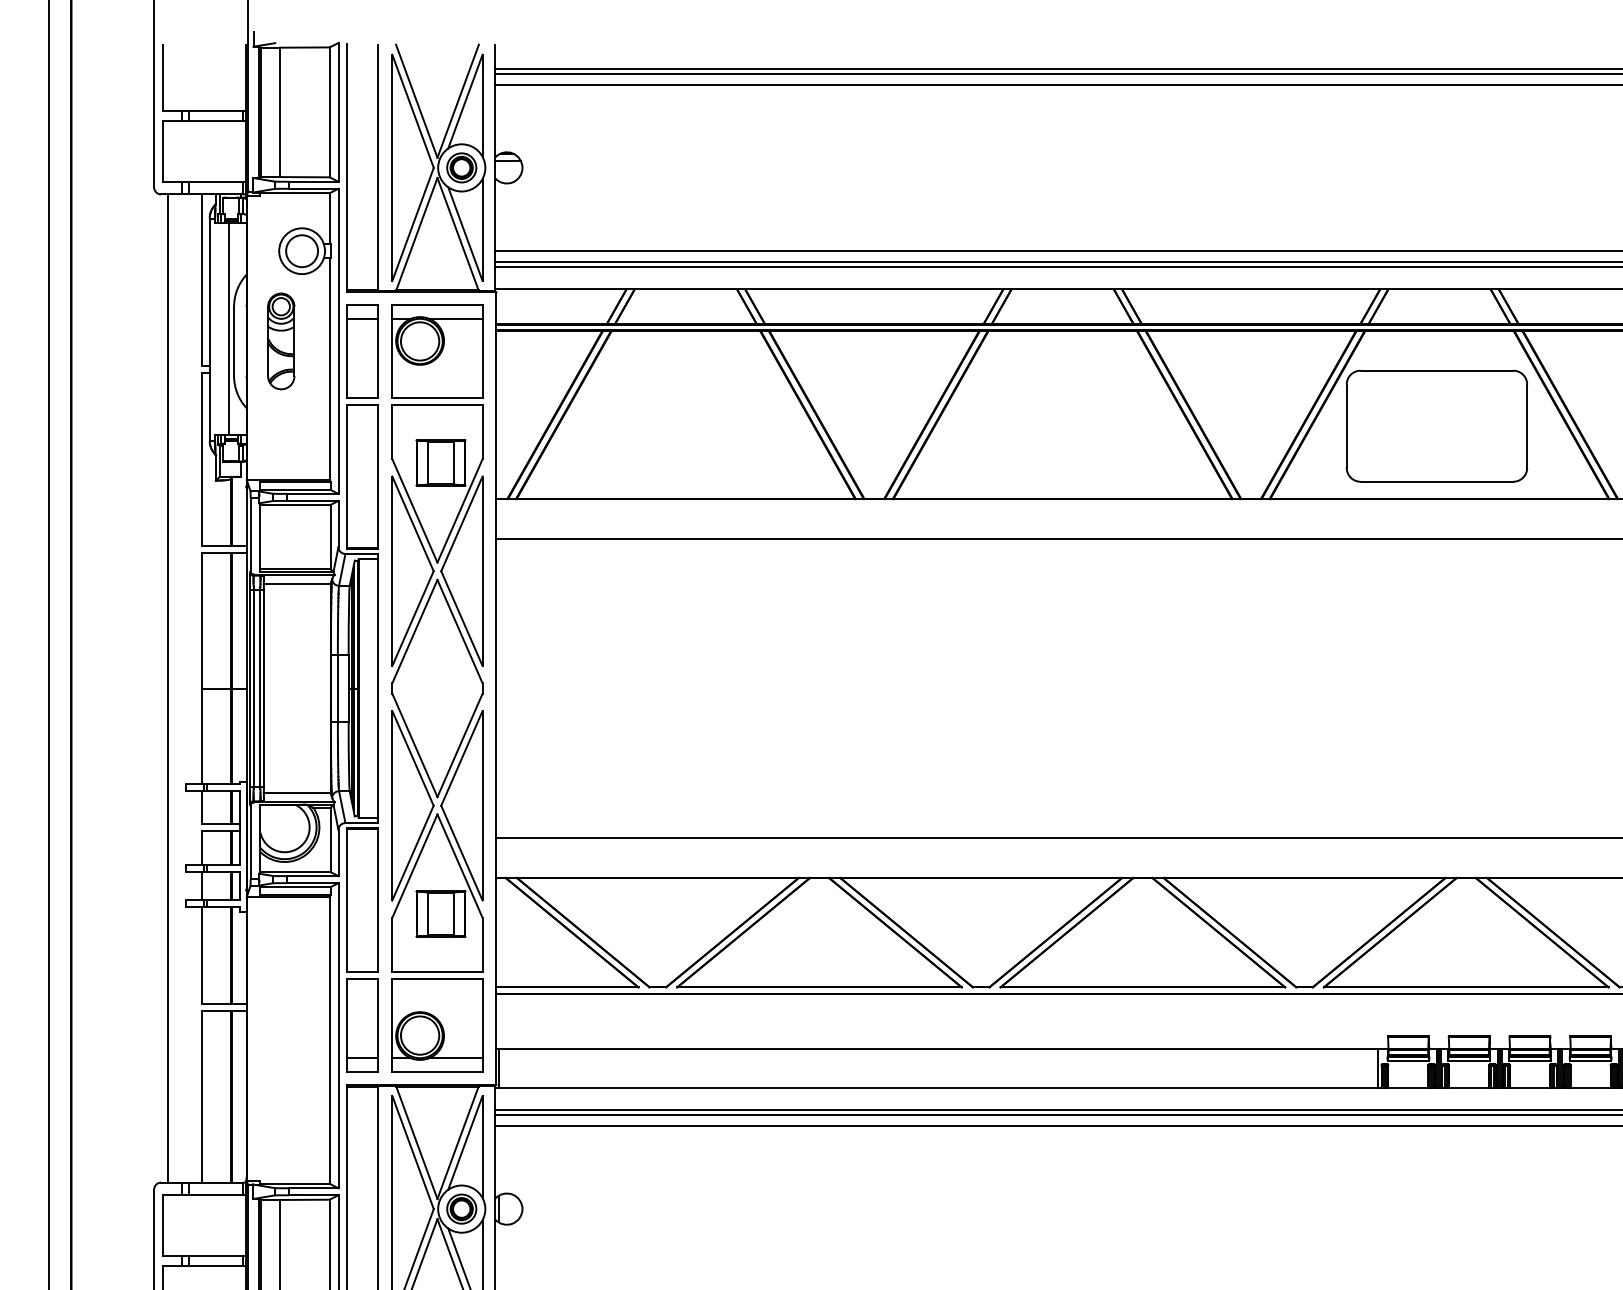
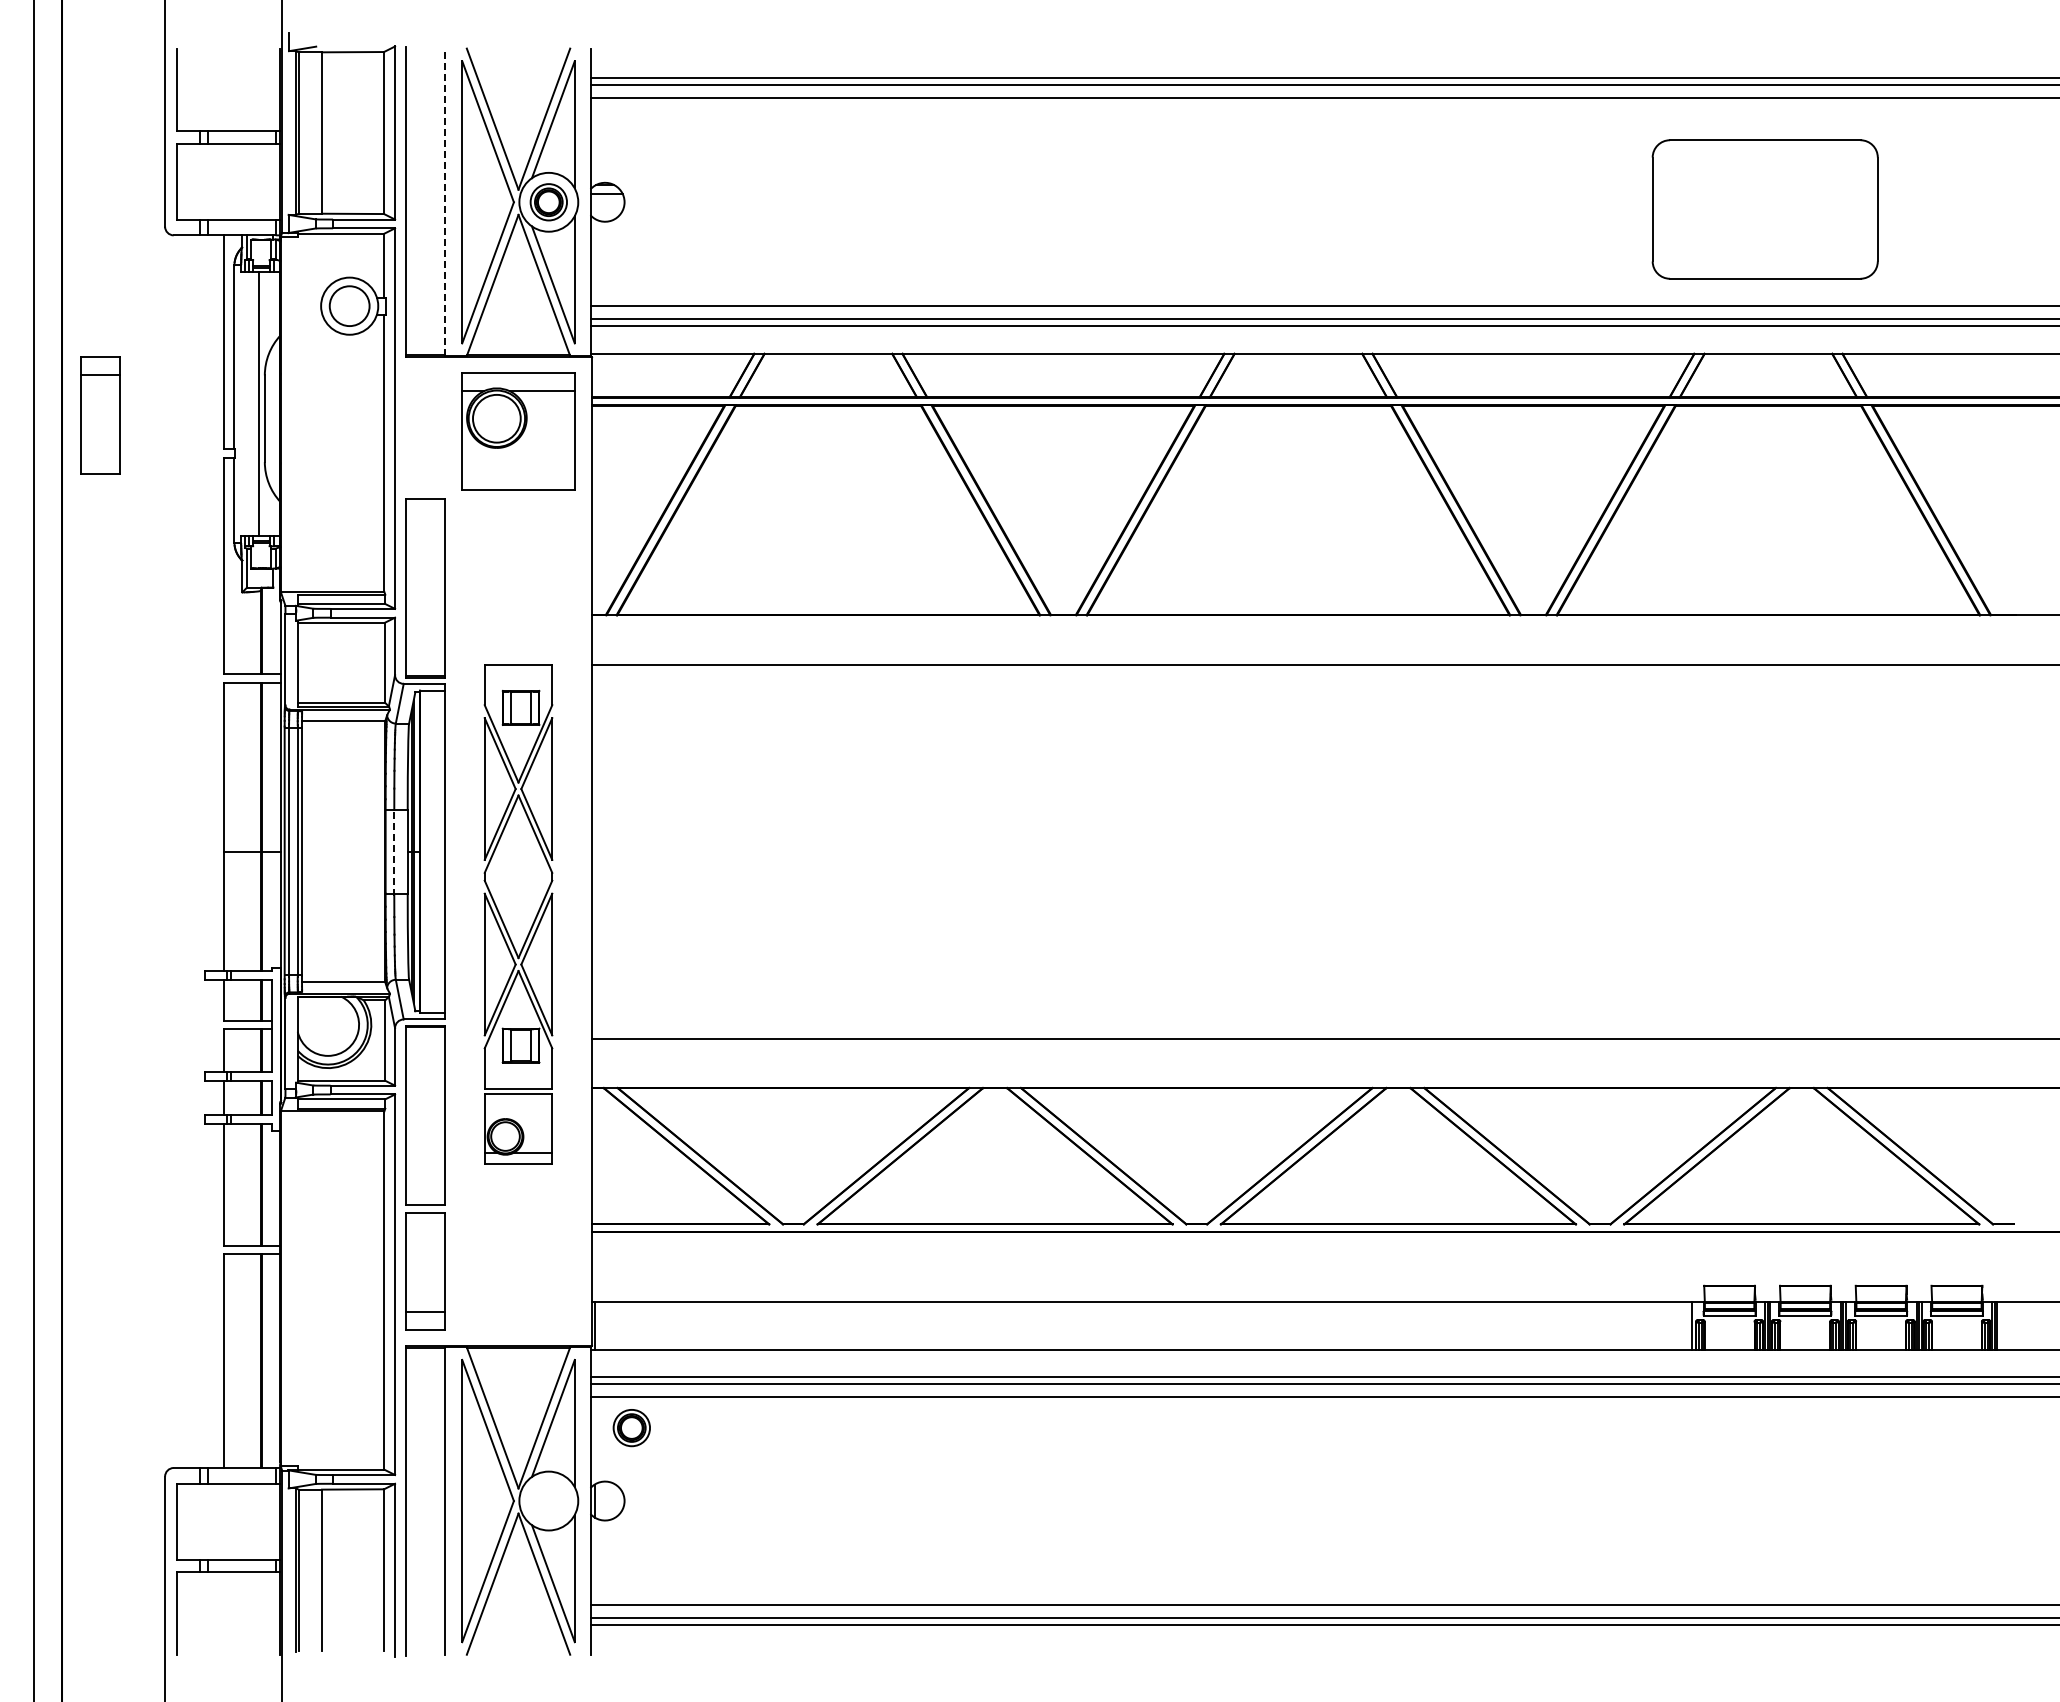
line: (378, 168) -> (444, 202), solid -> dashed
part: (281, 341) -> (323, 418), removed
part: (362, 351) -> (100, 415), moved
part: (1436, 426) -> (1764, 209), moved
line: (168, 688) -> (182, 851), removed
line: (338, 689) -> (394, 852), solid -> dashed
part: (437, 738) -> (518, 914), size x0.6
part: (461, 1209) -> (631, 1428), moved

